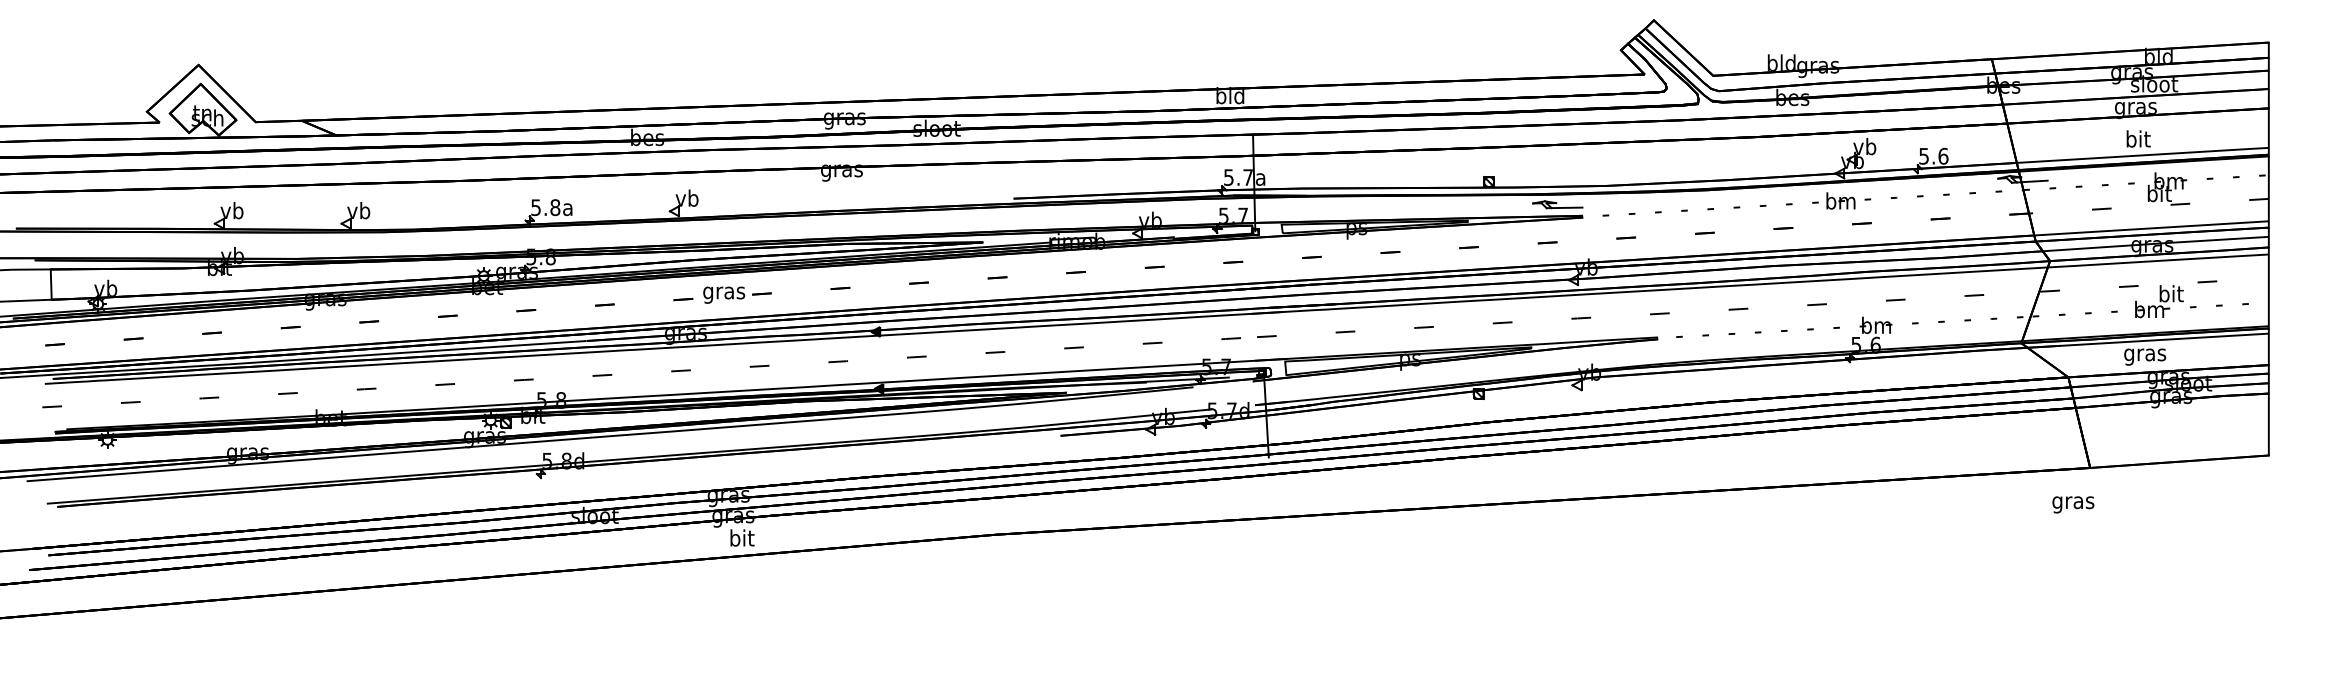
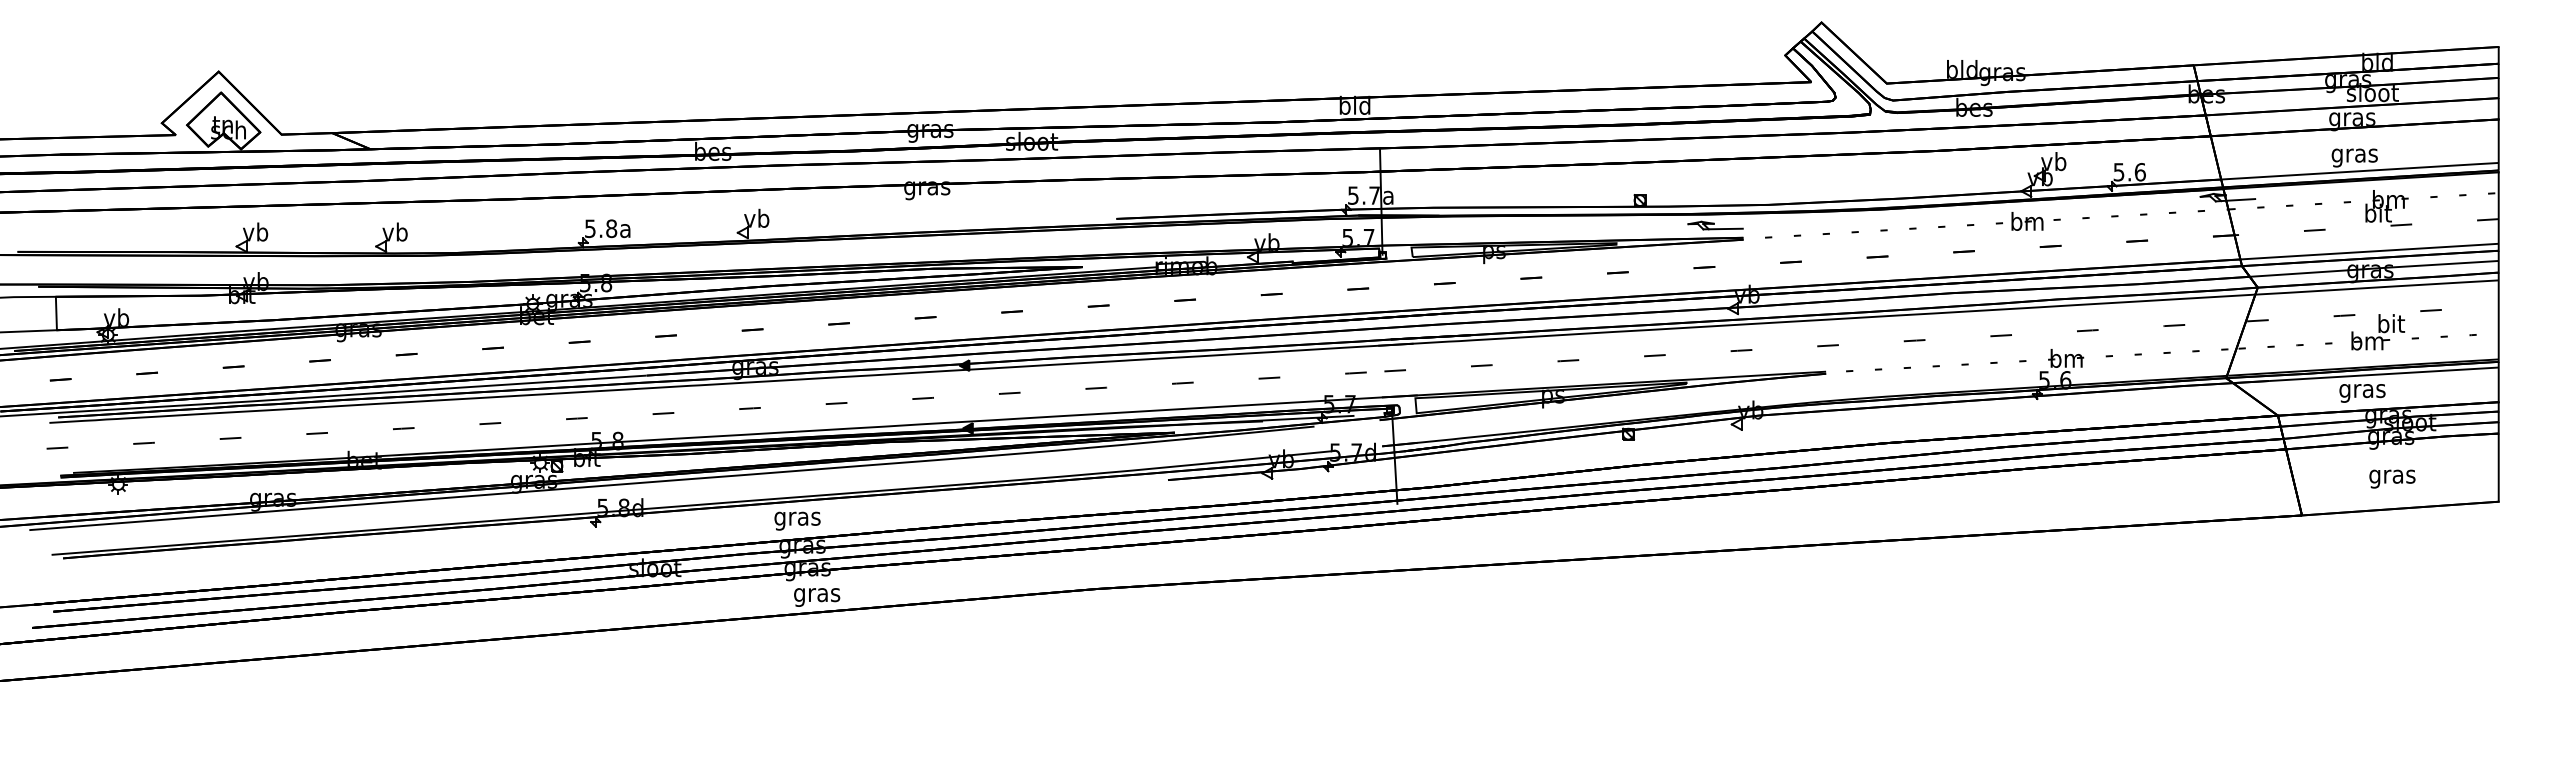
text: (2137, 141) -> (2354, 155), bit -> gras
text: (724, 294) -> (797, 520), moved
text: (2073, 504) -> (2392, 478), moved
text: (742, 539) -> (817, 594), bit -> gras

